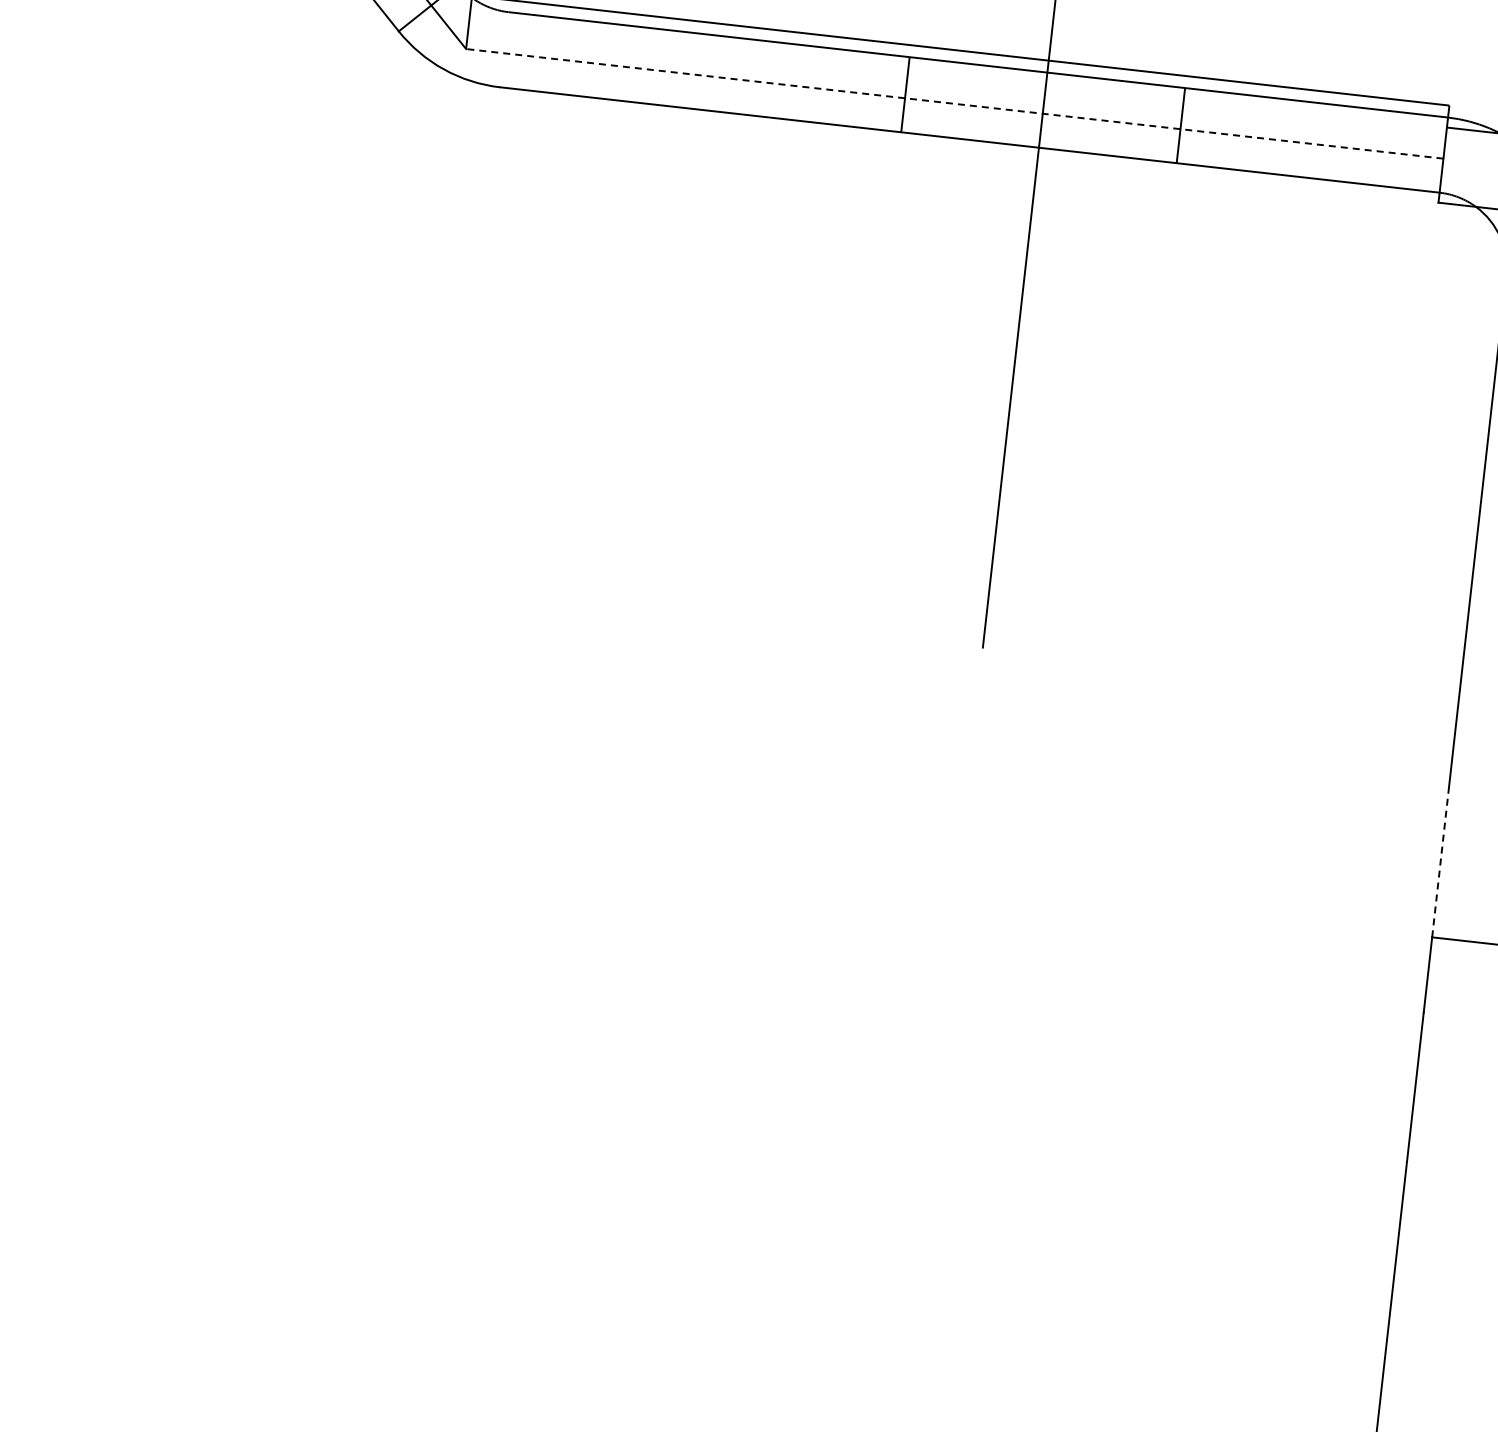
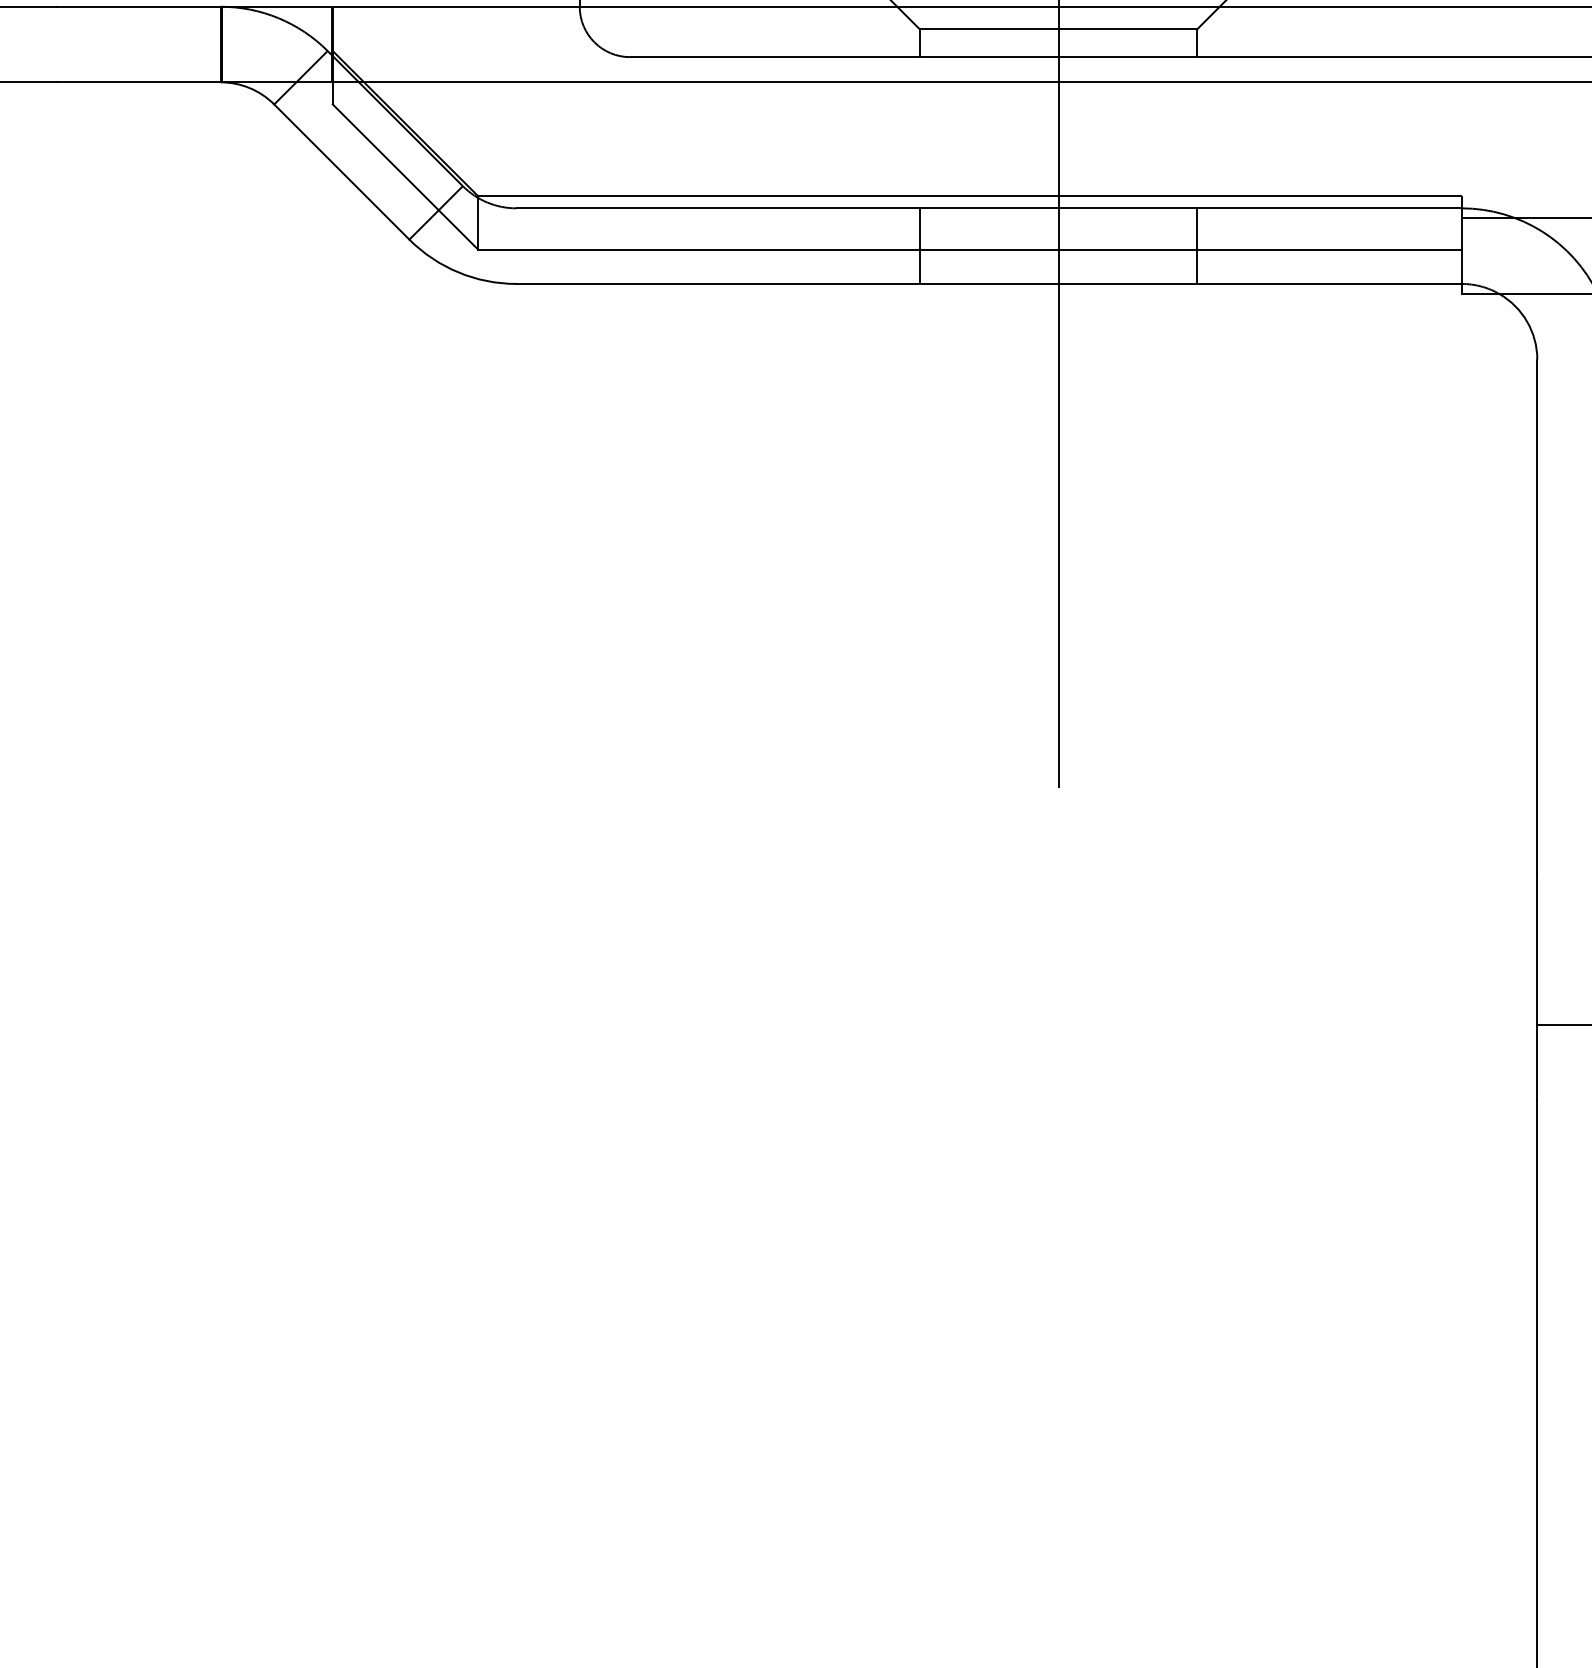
line: (954, 103) -> (969, 249), dashed -> solid
line: (1440, 862) -> (1537, 949), dashed -> solid

